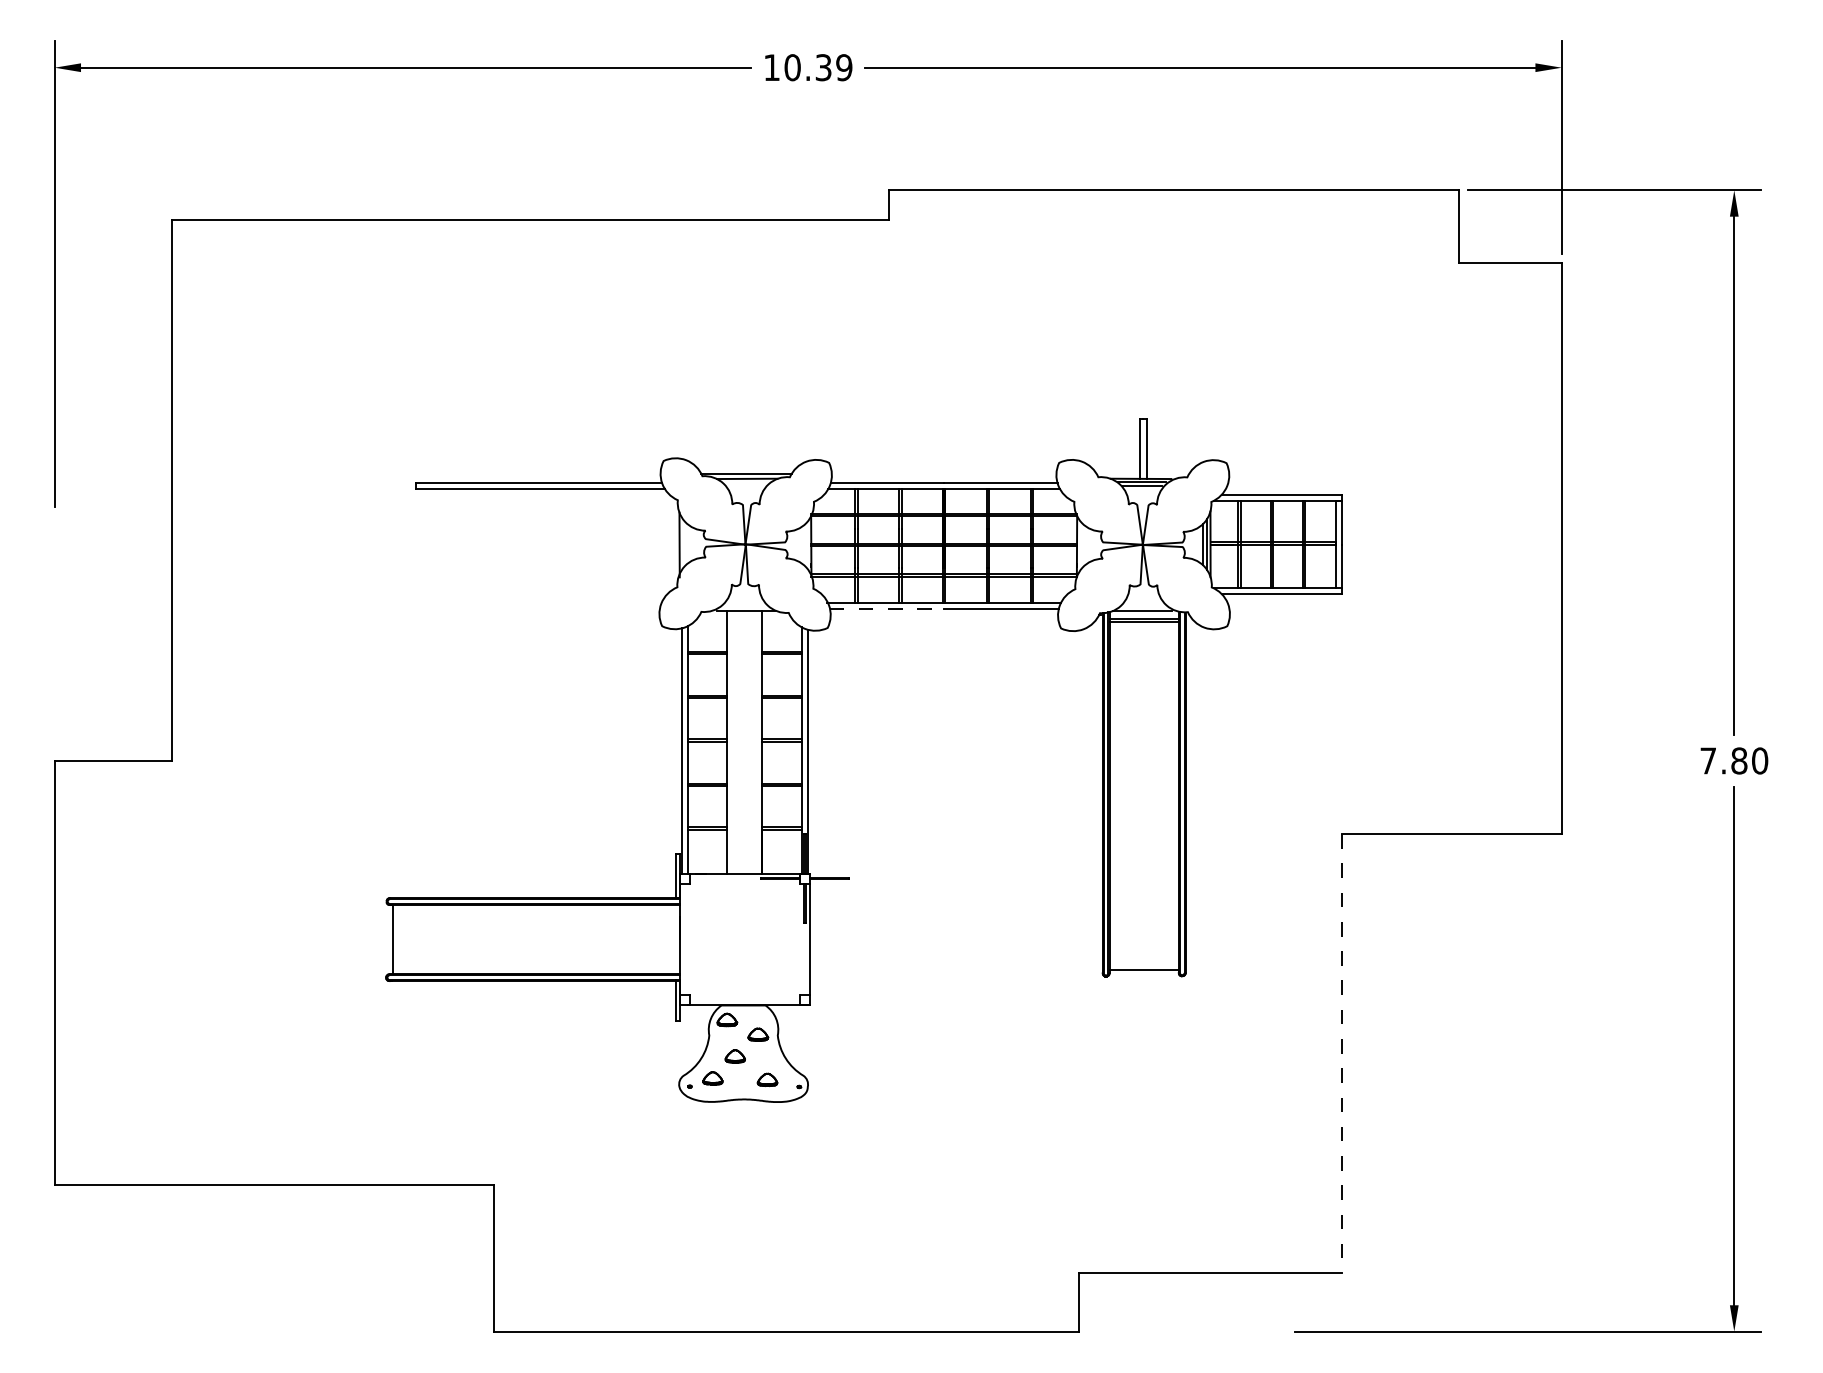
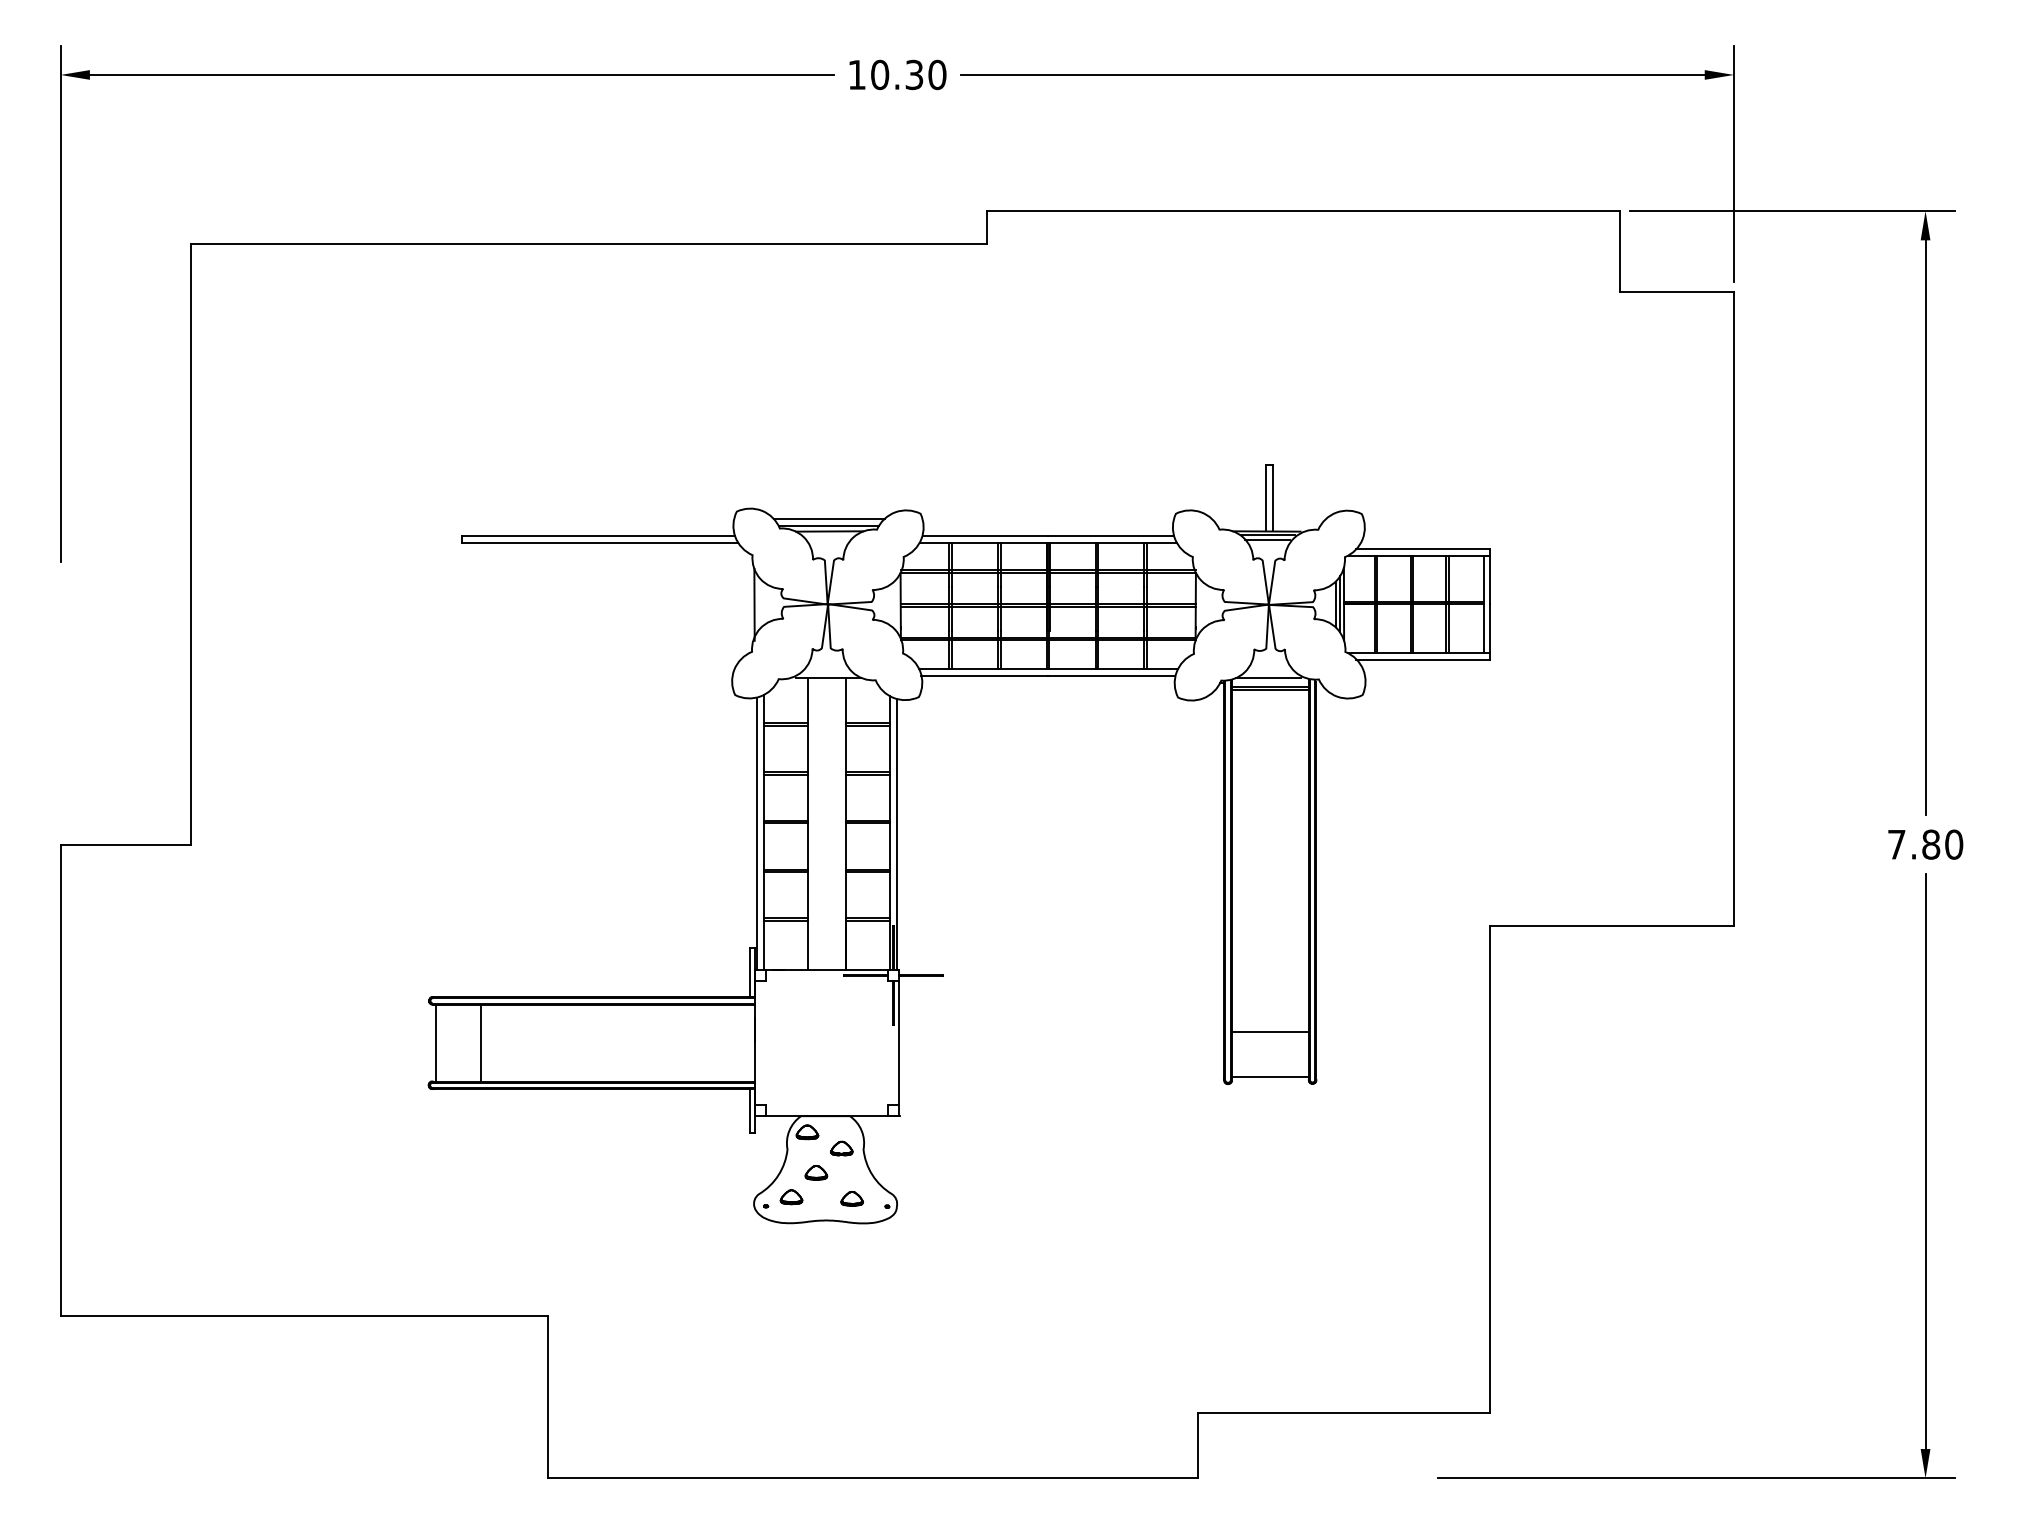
text: (844, 67) -> (937, 74), 10.39 -> 10.30
line: (746, 467) -> (828, 518), added
line: (887, 608) -> (985, 675), dashed -> solid
line: (1143, 929) -> (1269, 1031), added
line: (433, 939) -> (481, 1042), added
line: (1342, 1054) -> (1490, 1170), dashed -> solid

